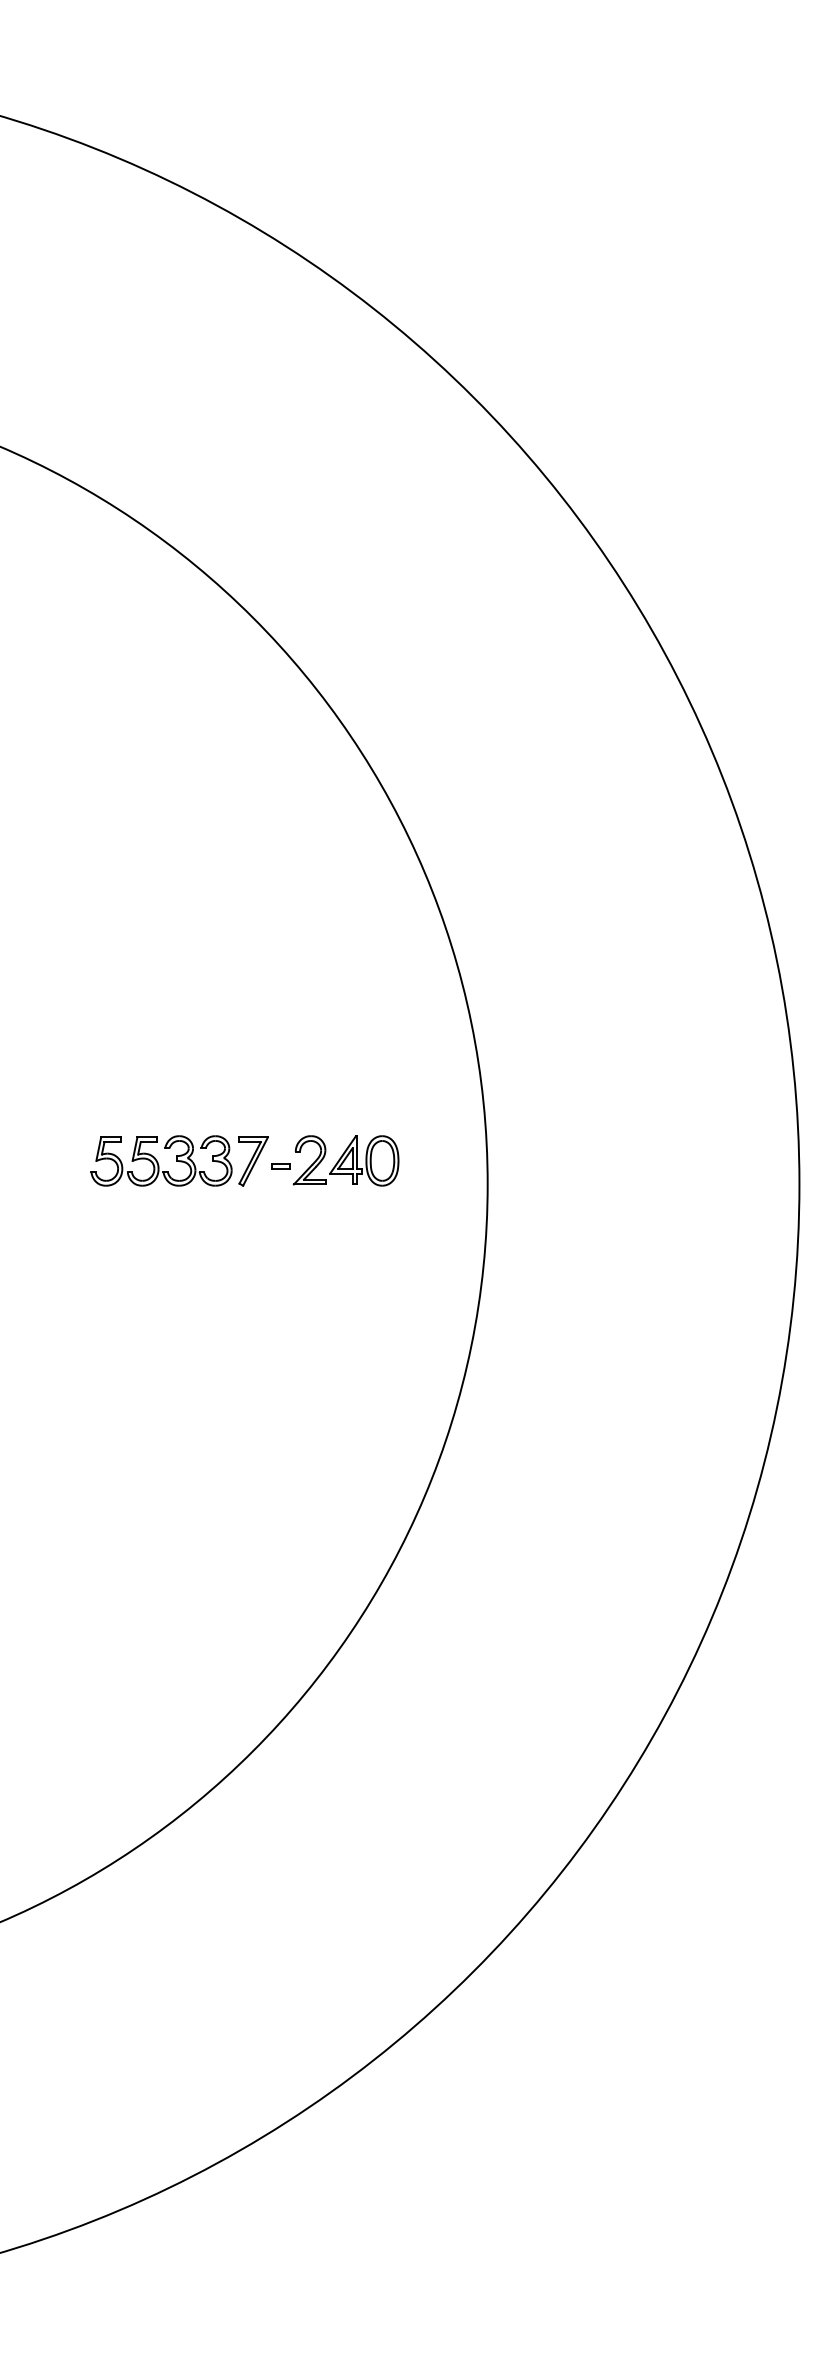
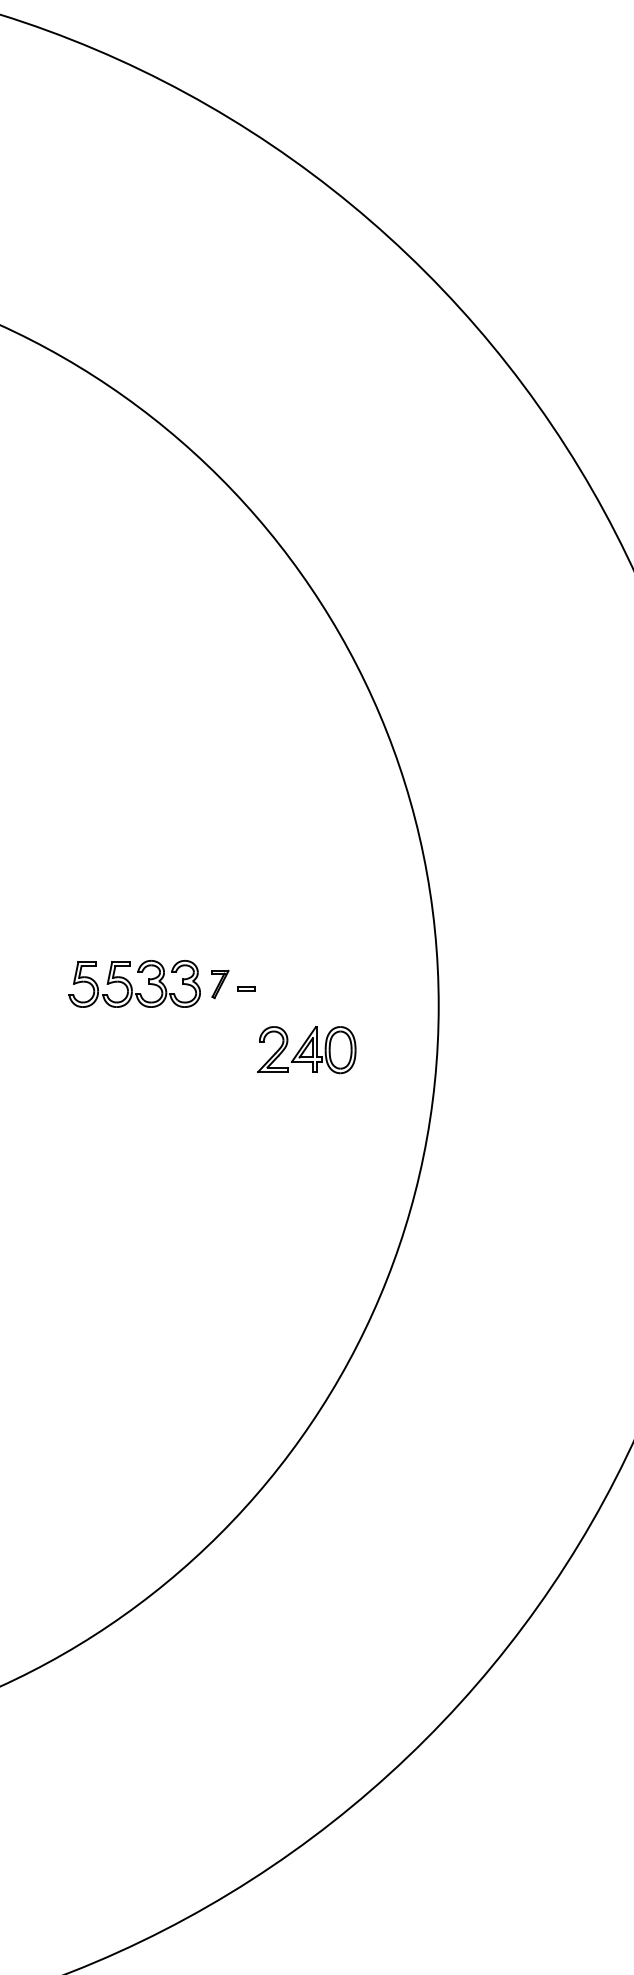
part: (345, 1160) -> (306, 1049), moved
part: (253, 1161) -> (220, 984), size x0.6

